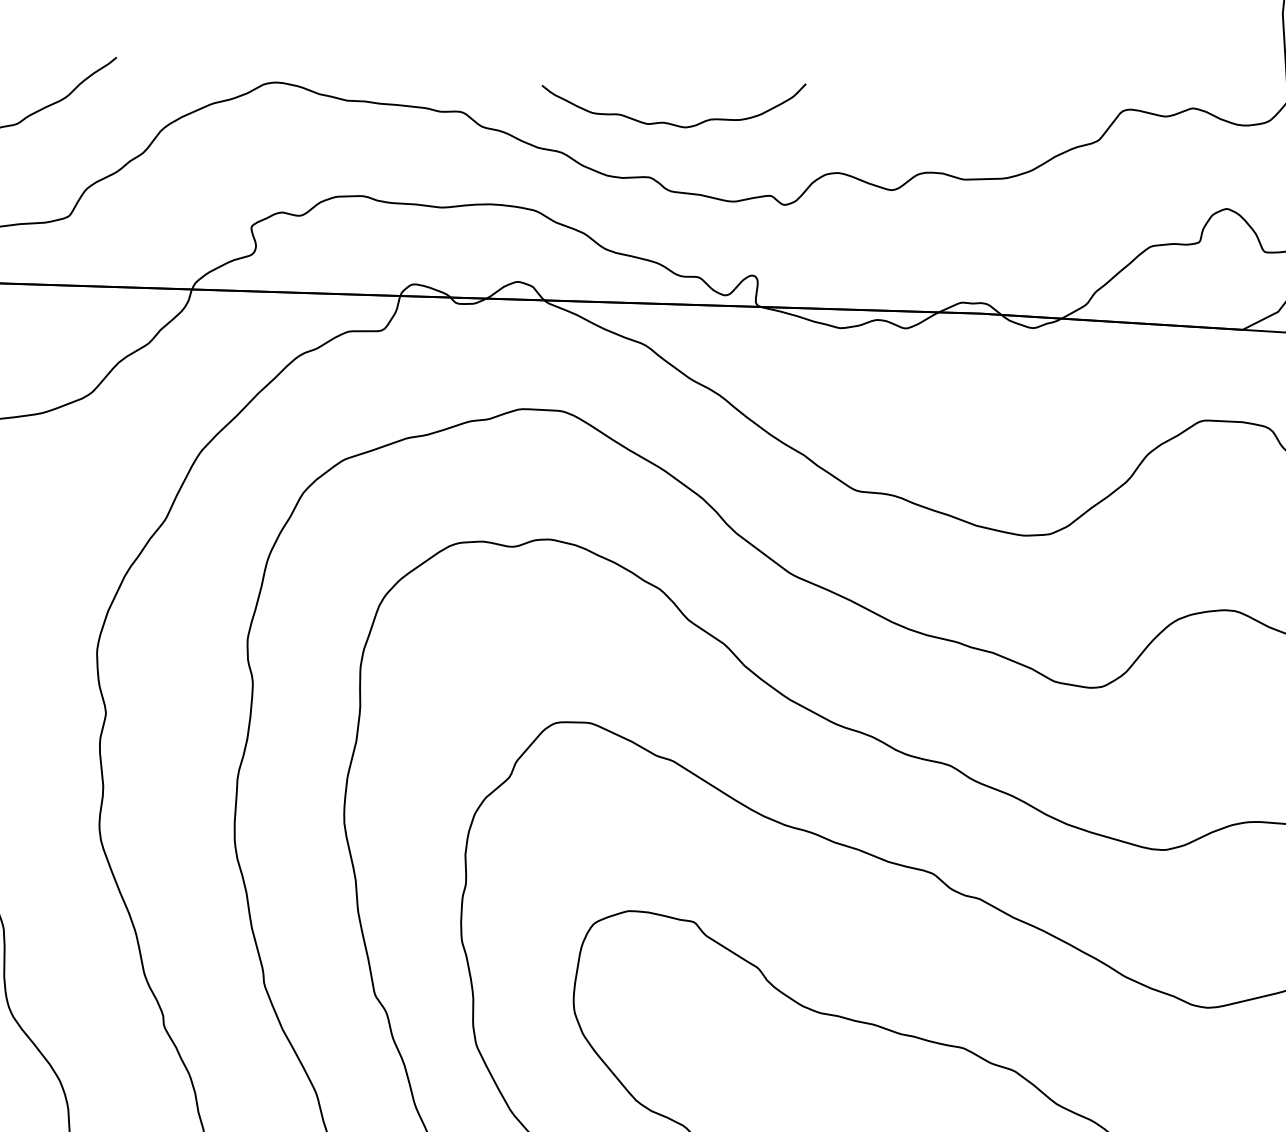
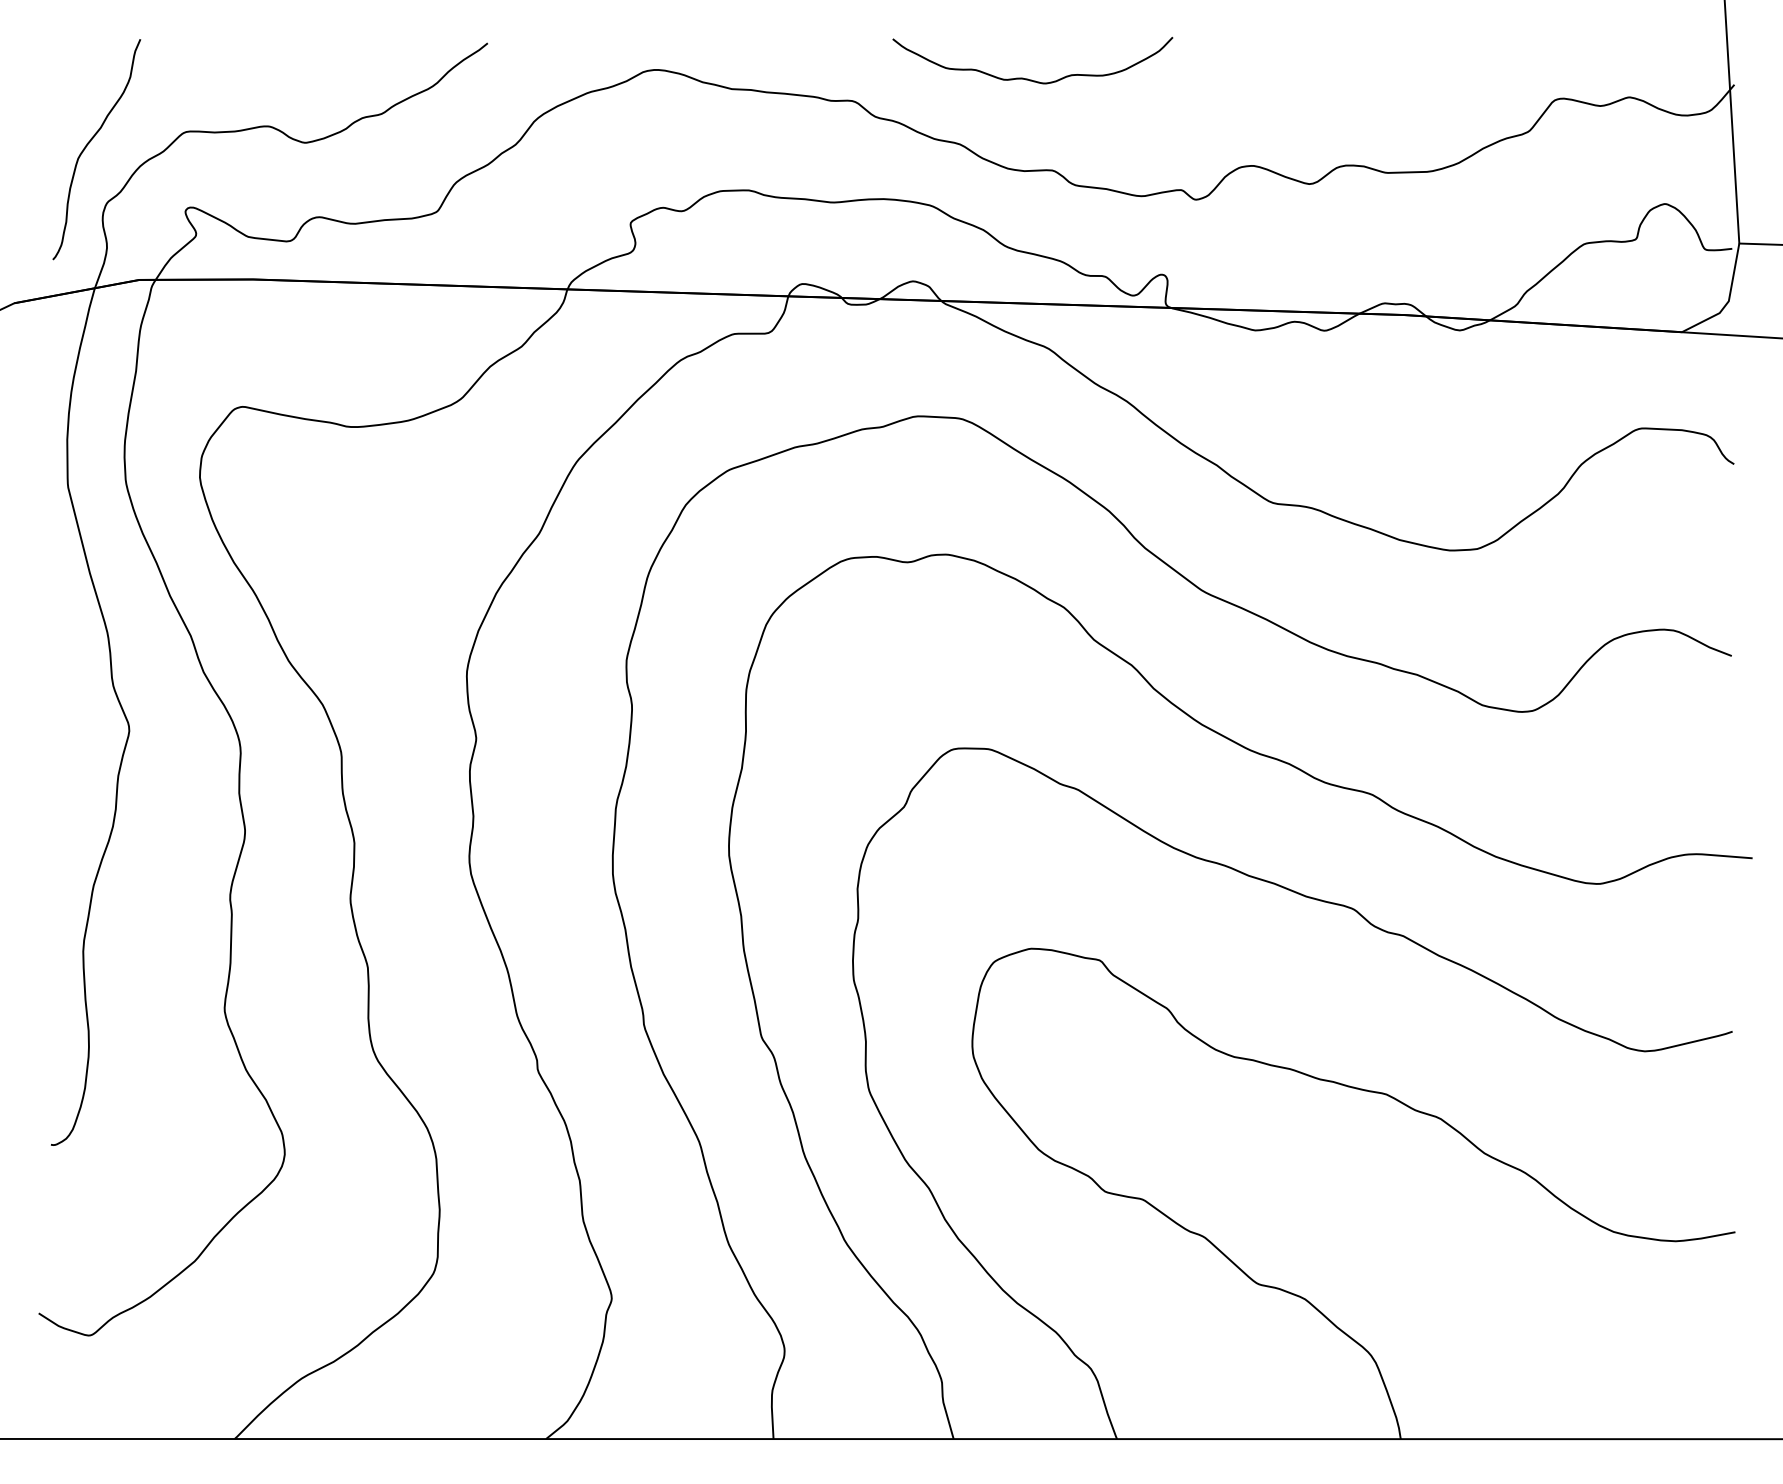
curve: (669, 122) -> (1028, 78), moved

